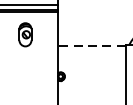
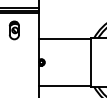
line: (90, 45) -> (64, 38), dashed -> solid

